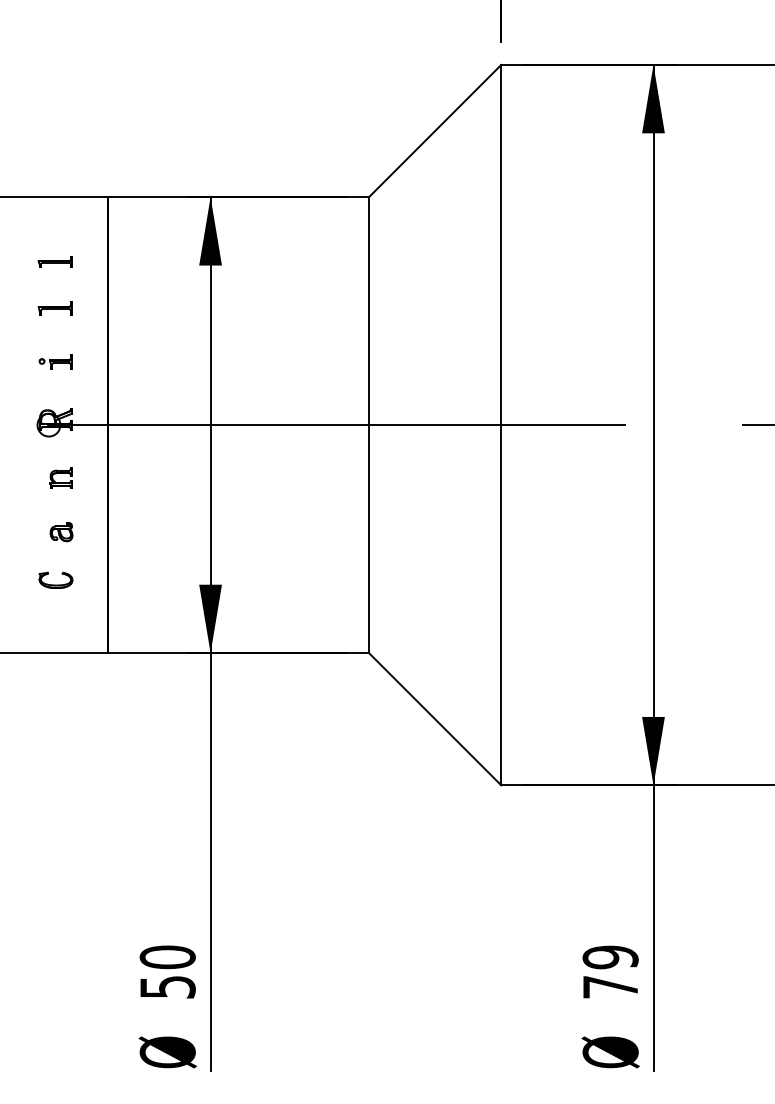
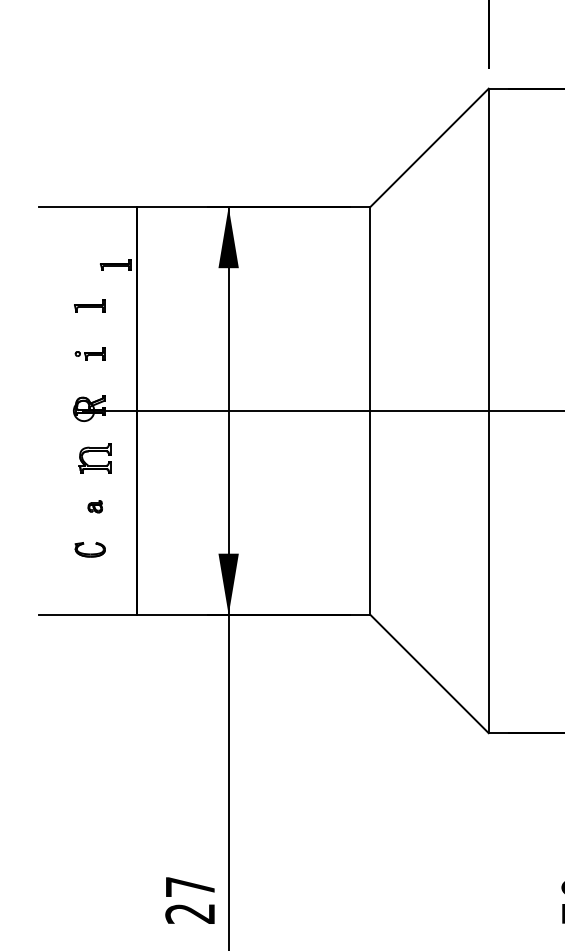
part: (54, 261) -> (114, 264), moved
part: (60, 477) -> (94, 457), size x1.6
part: (61, 532) -> (95, 506), size x0.7
text: (167, 971) -> (190, 899), 50 -> 27

